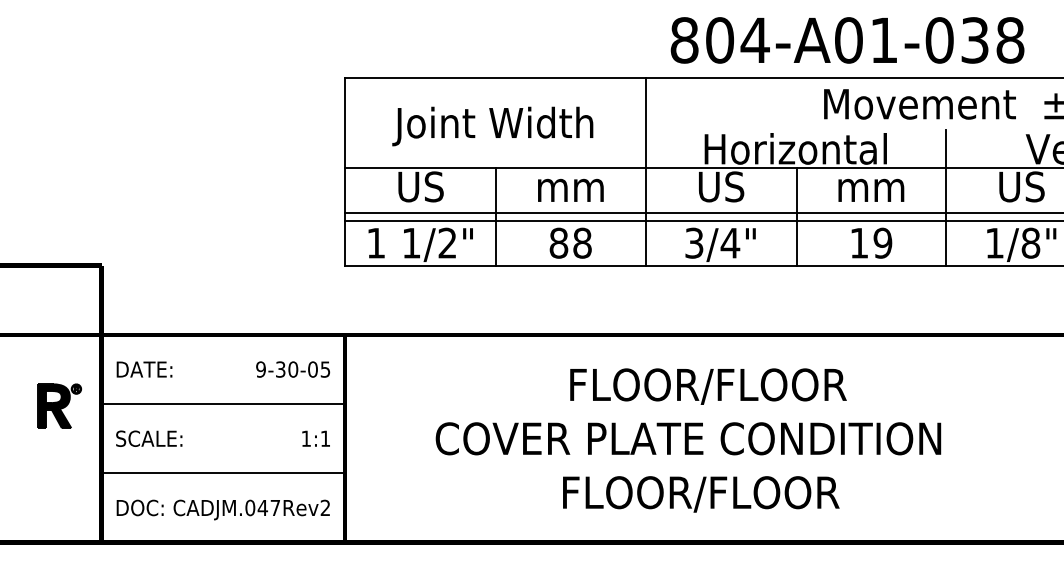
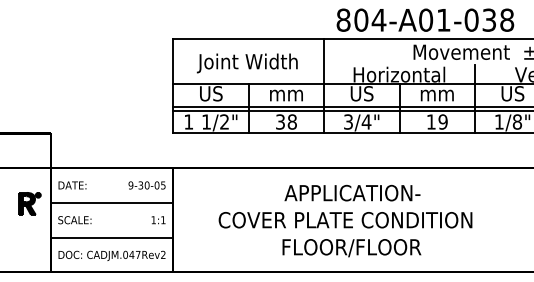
text: (558, 242) -> (280, 121), 88 -> 38
text: (706, 385) -> (354, 193), FLOOR/FLOOR -> APPLICATION-

